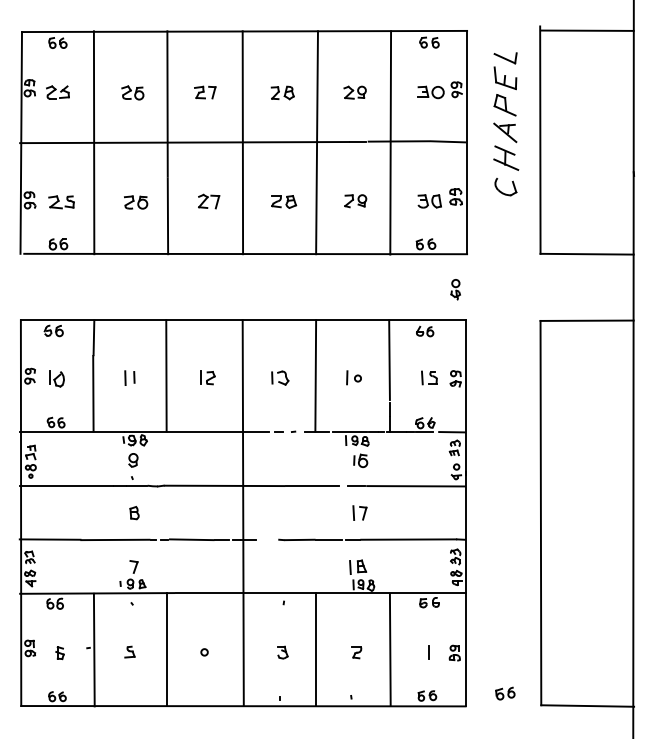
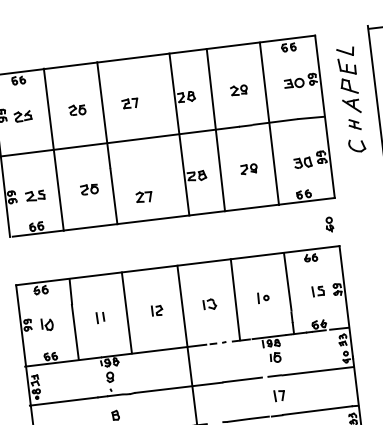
line: (242, 142) -> (179, 134), moved
part: (506, 157) -> (354, 124), size x0.6
part: (209, 201) -> (144, 196), moved

